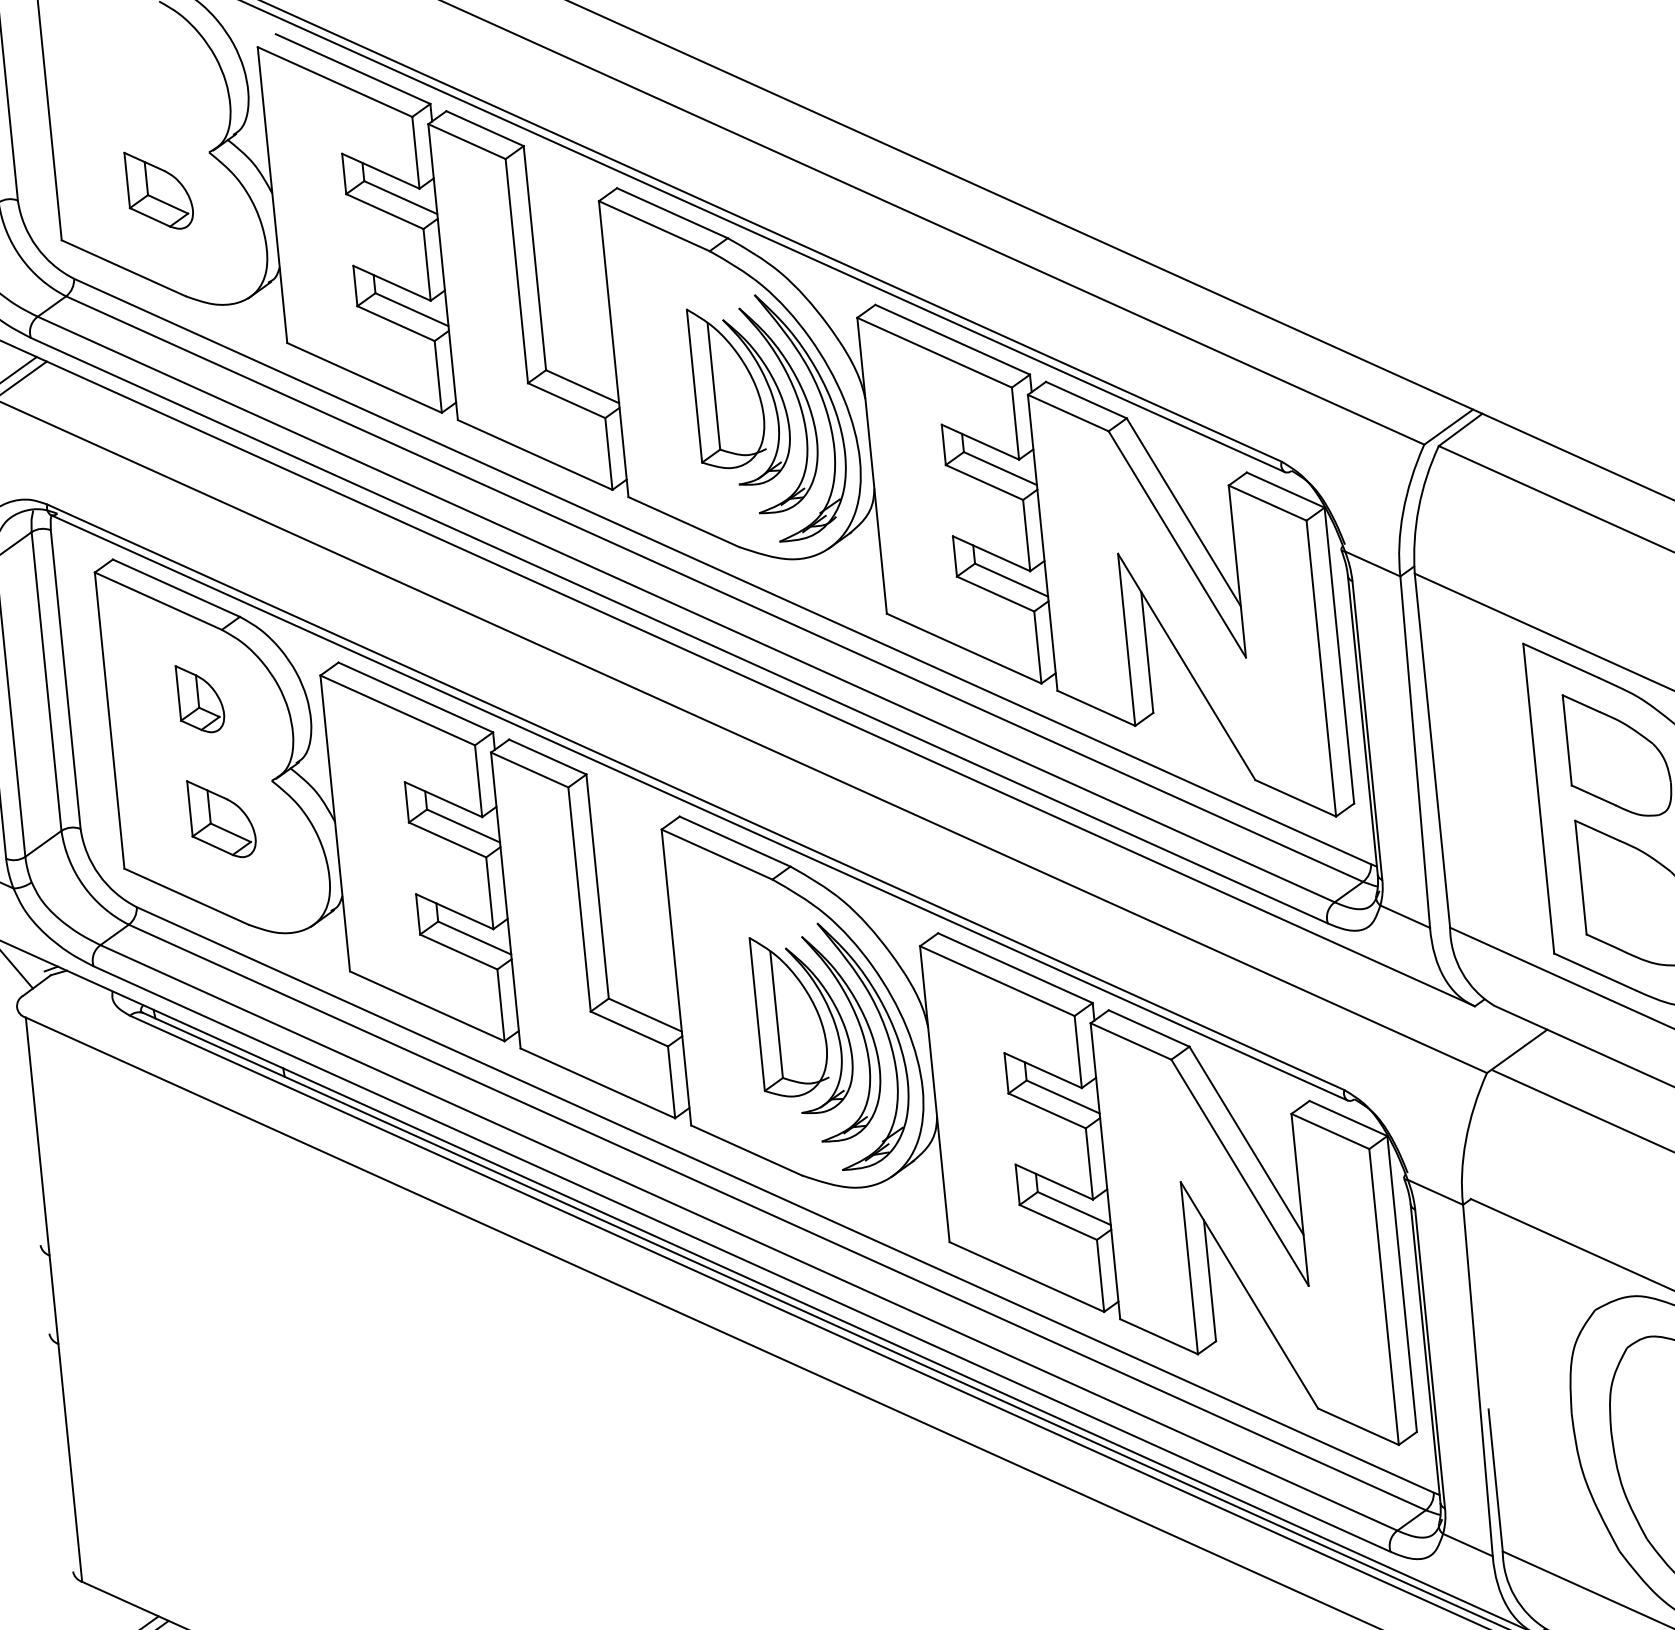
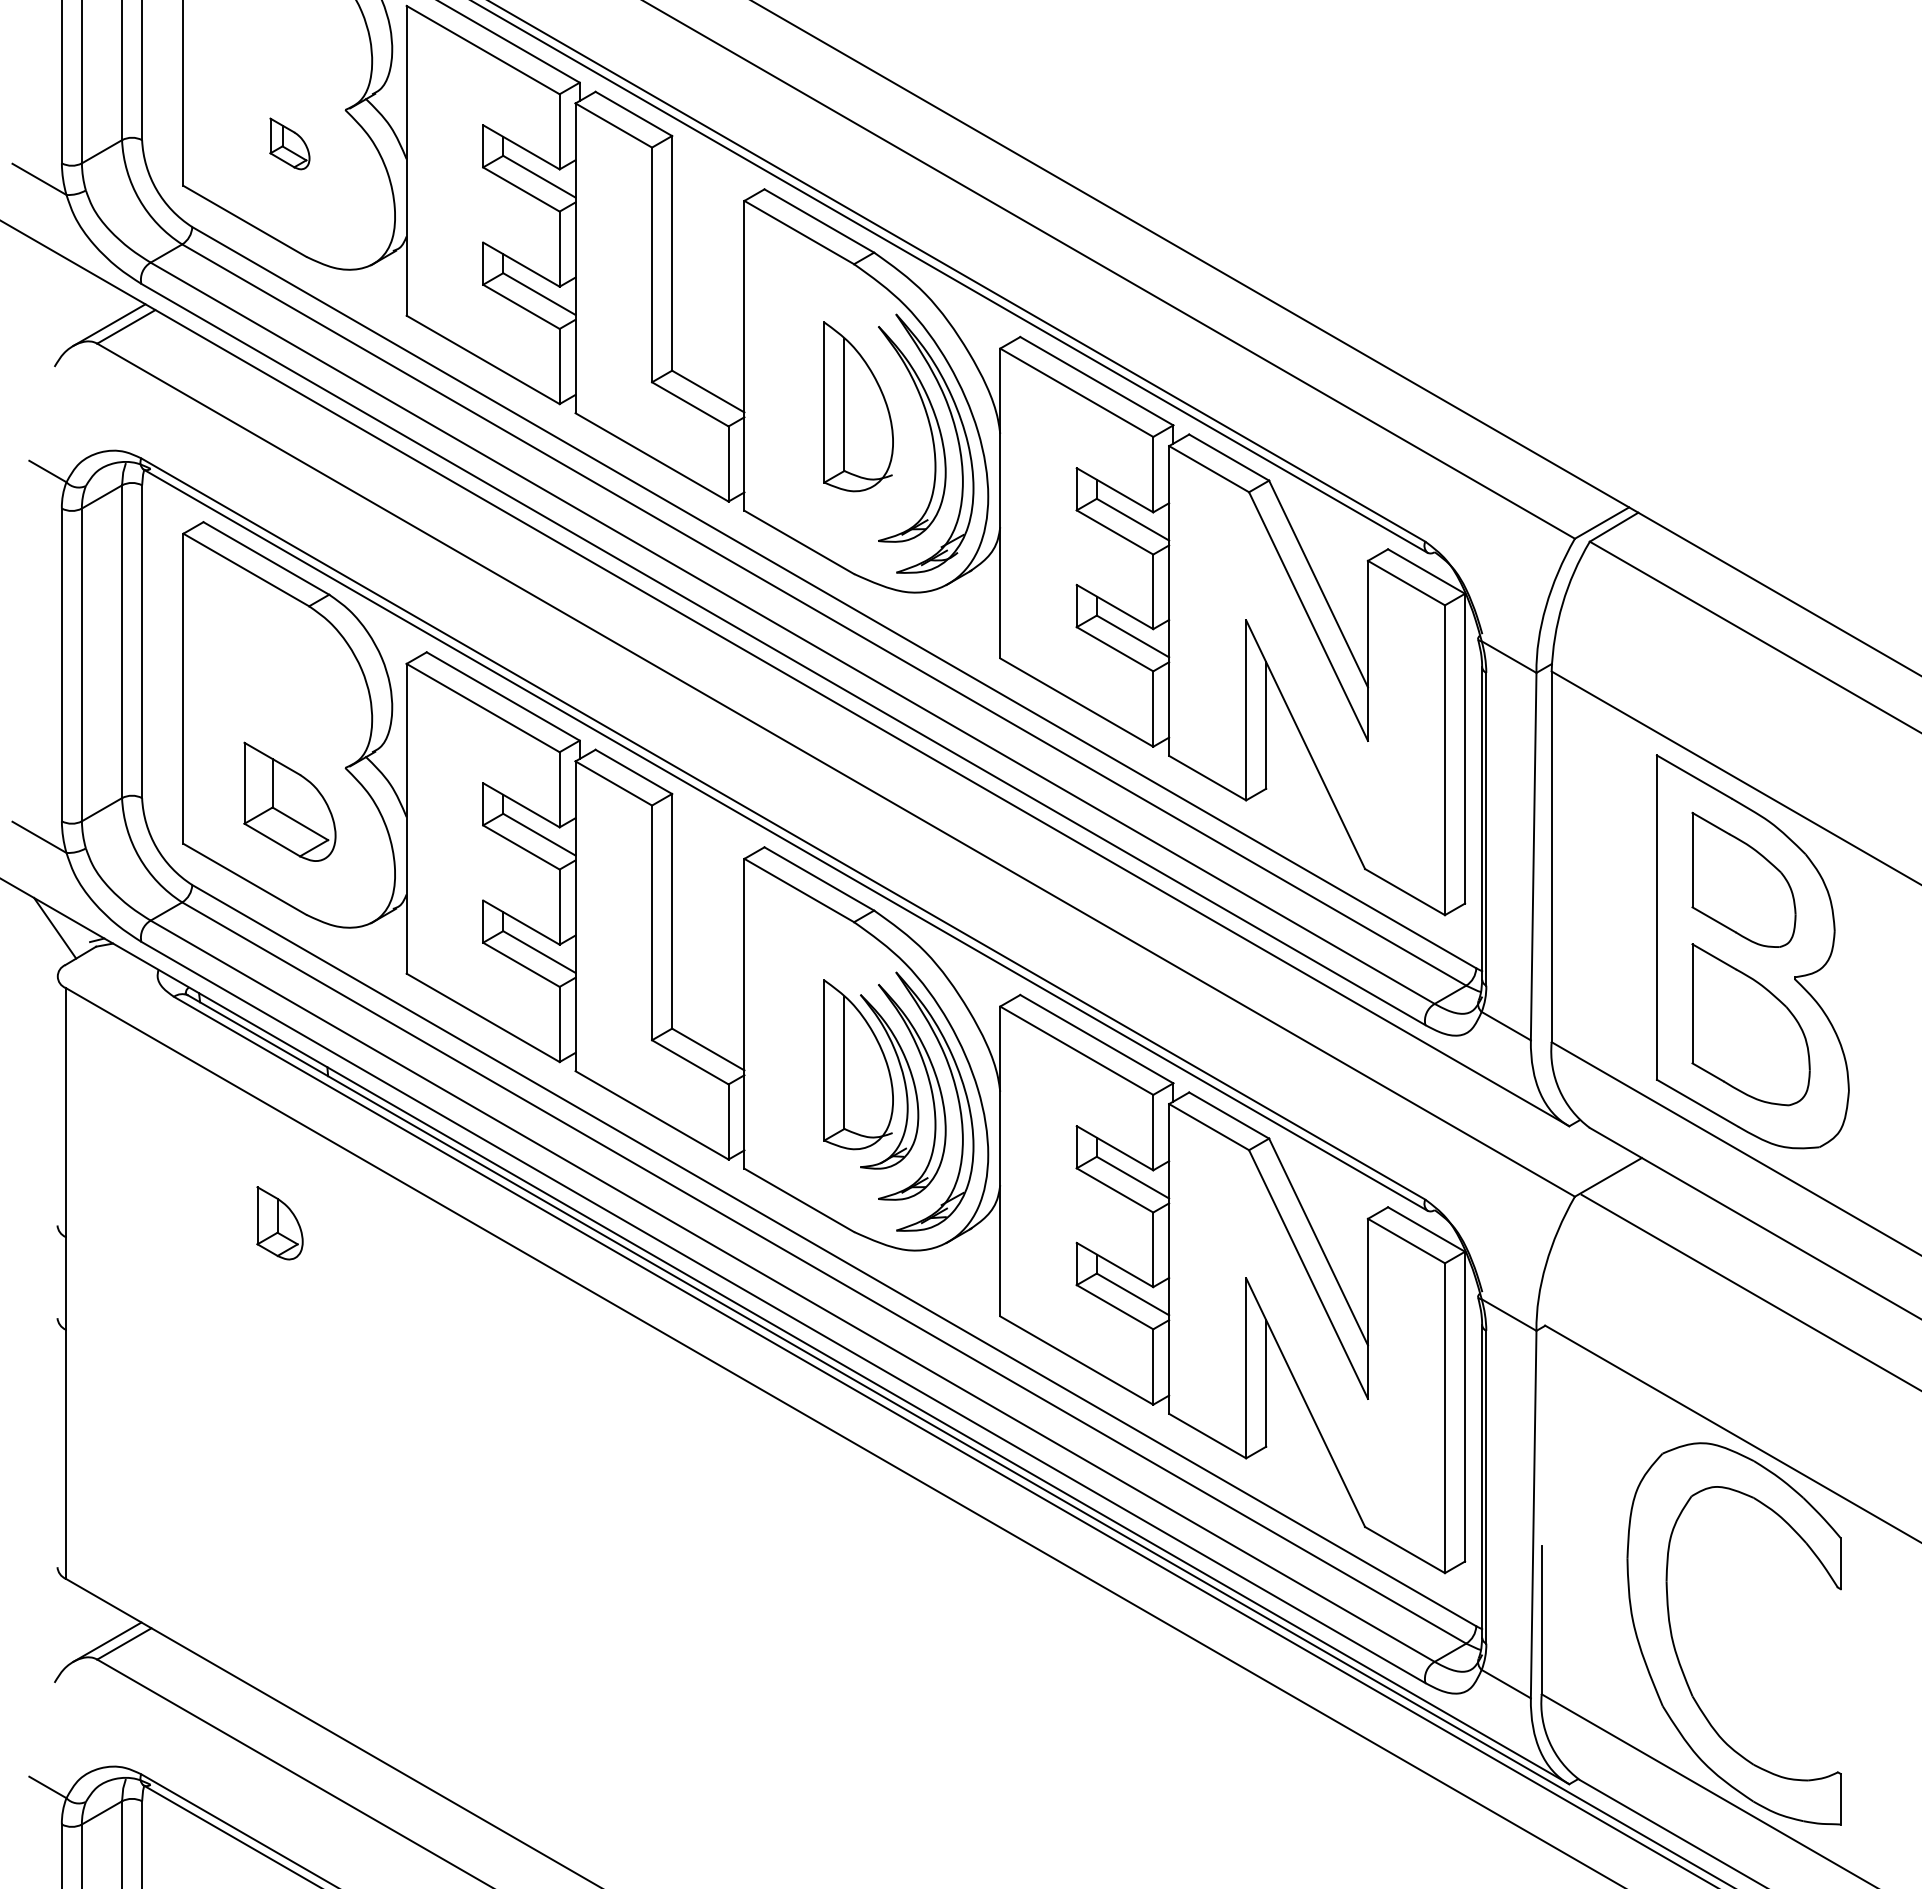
part: (158, 189) -> (289, 143), size x0.6
part: (770, 393) -> (902, 418), removed
part: (200, 698) -> (279, 1223), moved
part: (221, 818) -> (289, 801), size x1.4

